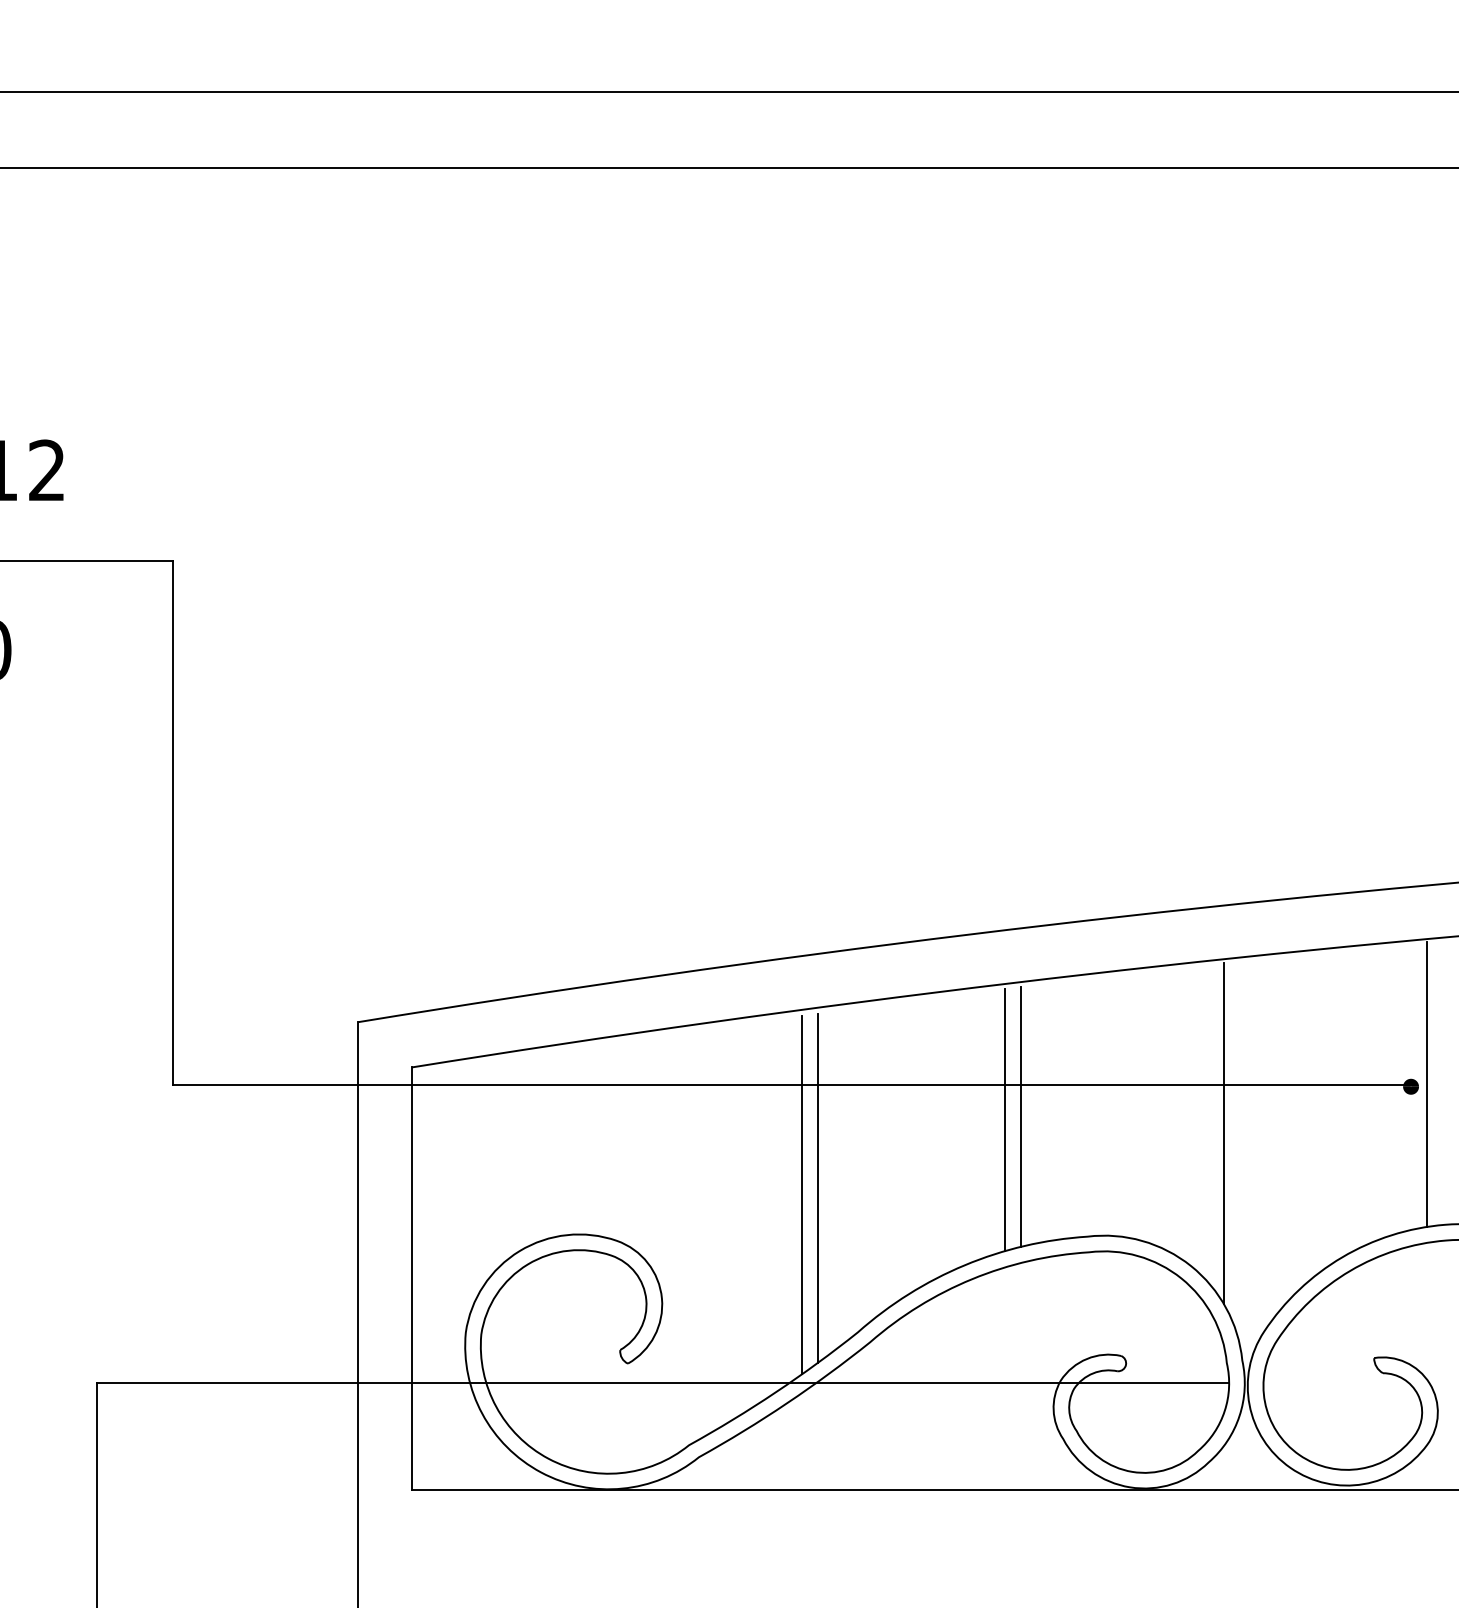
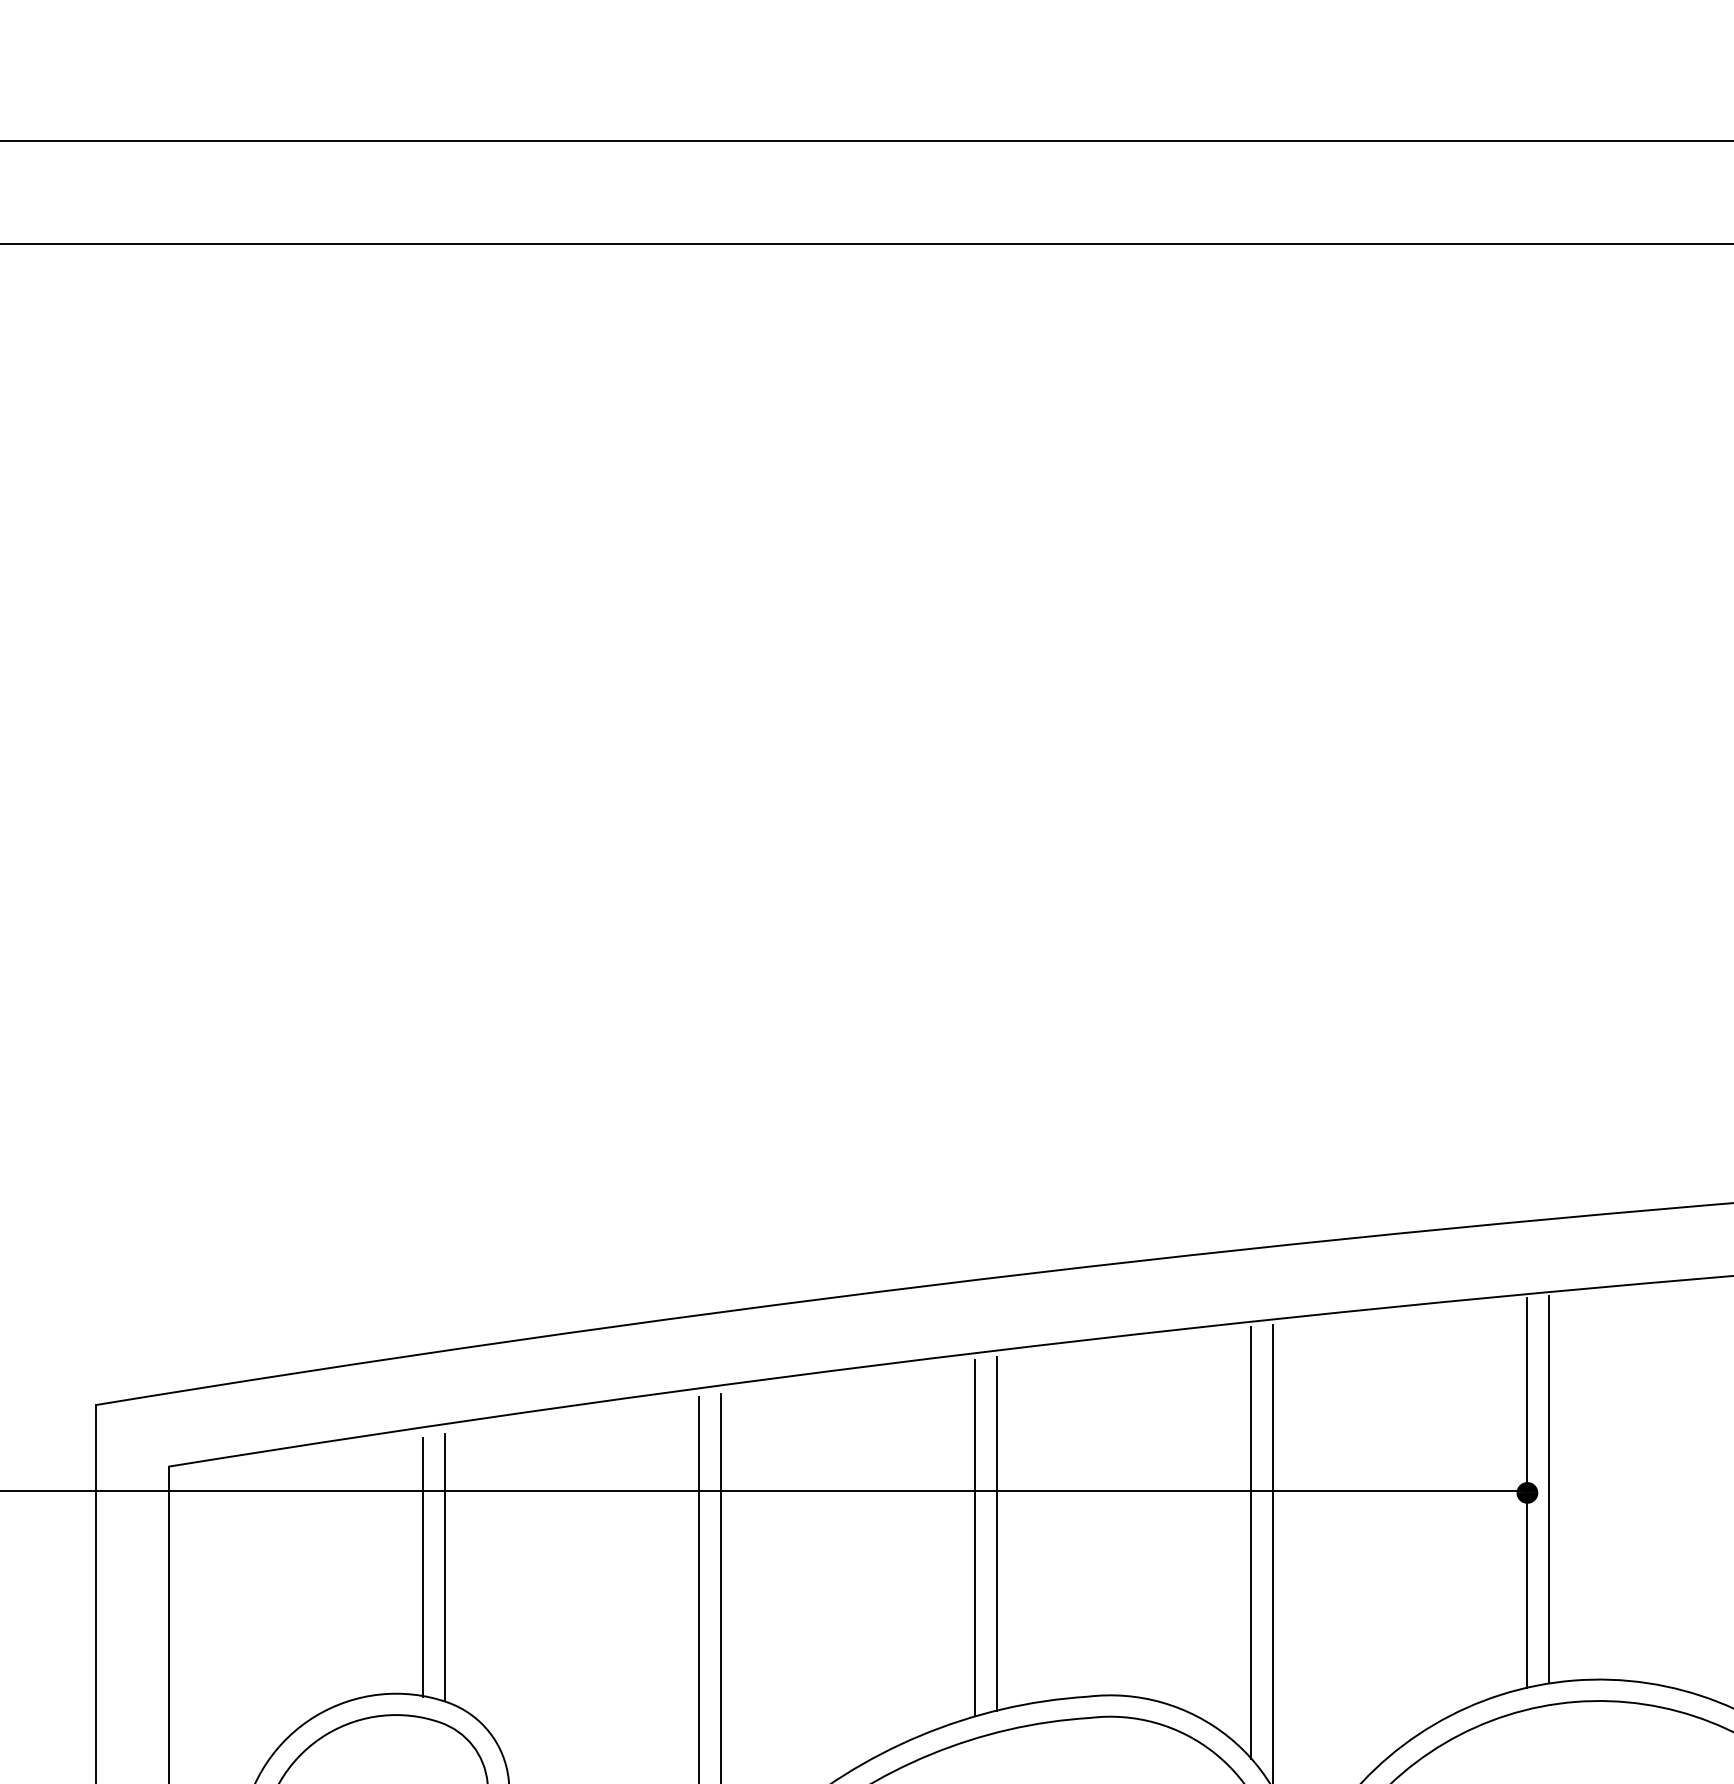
line: (1411, 1086) -> (1528, 1492), added
line: (1207, 1123) -> (1250, 1542), added
line: (598, 1141) -> (422, 1567), added
line: (614, 1141) -> (444, 1567), added

